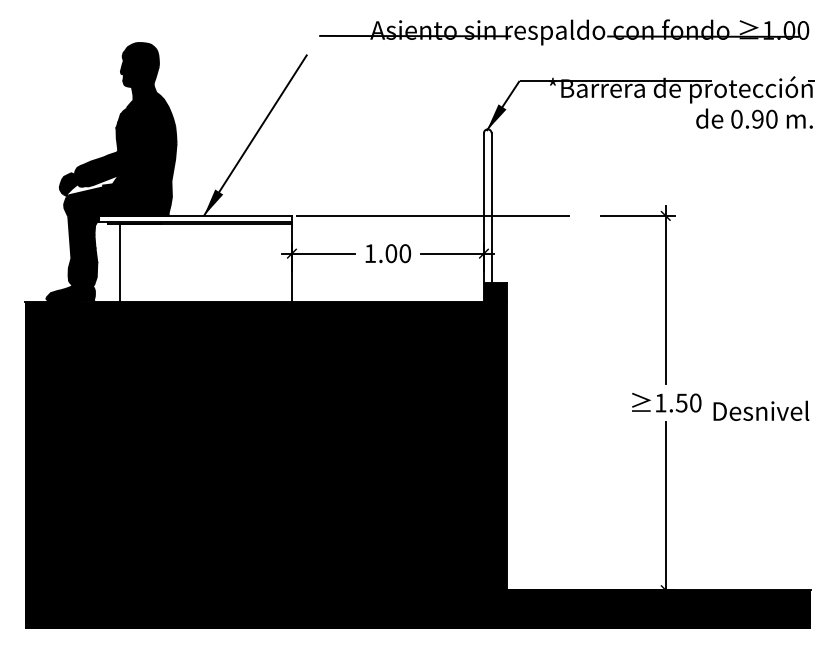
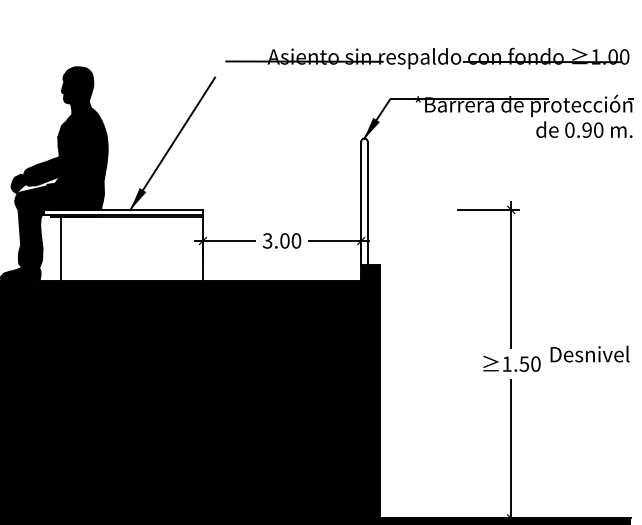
line: (432, 215) -> (318, 209), removed
text: (369, 253) -> (266, 240), 1.00 -> 3.00
text: (761, 410) -> (590, 353), moved

